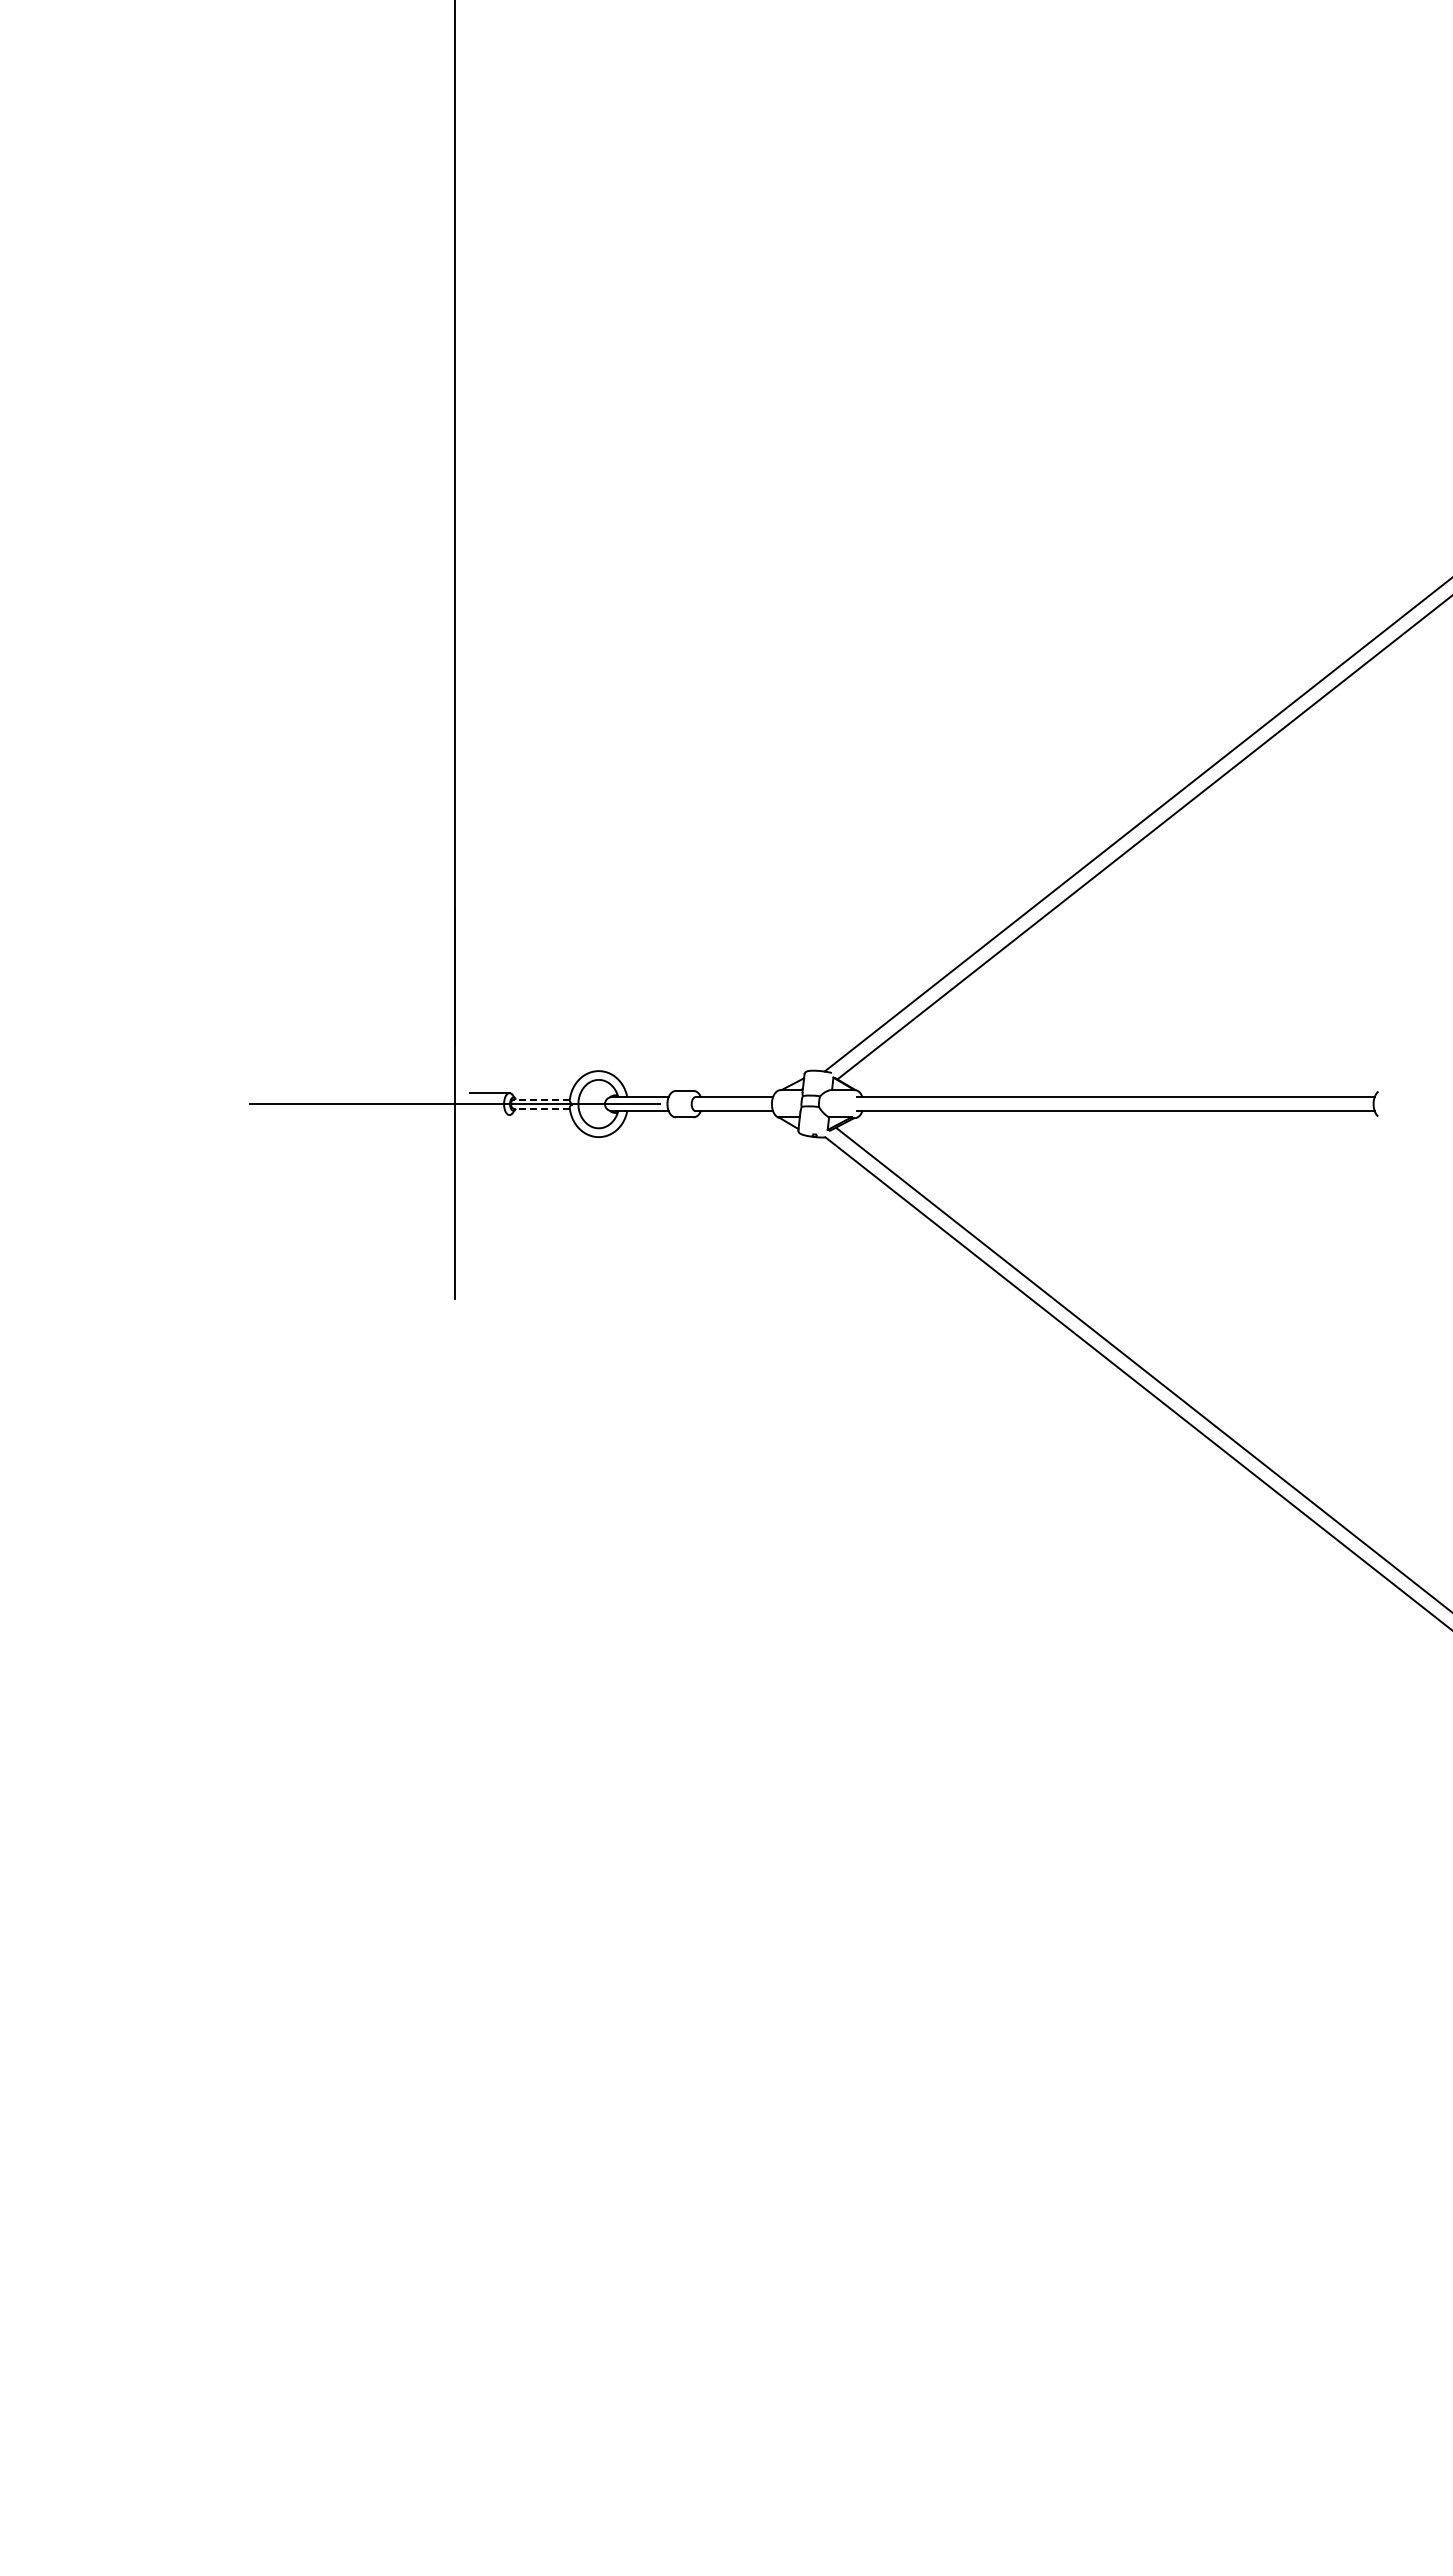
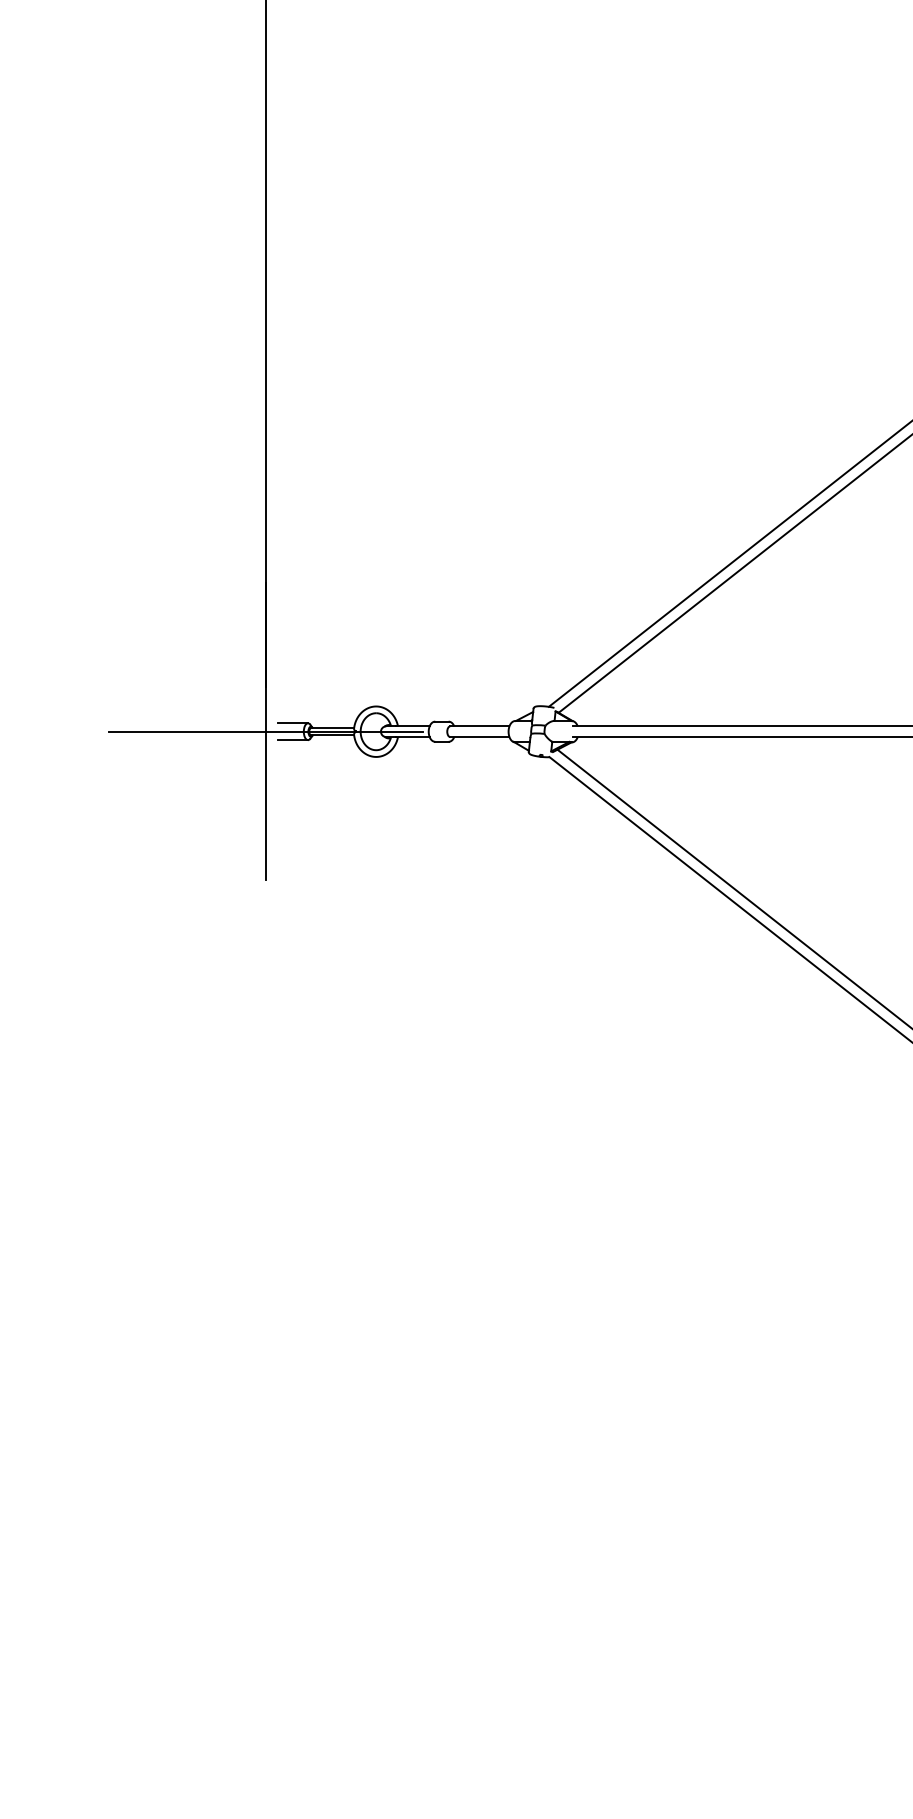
line: (541, 1099) -> (332, 728), dashed -> solid
line: (541, 1108) -> (332, 735), dashed -> solid
line: (489, 1115) -> (292, 740), added

